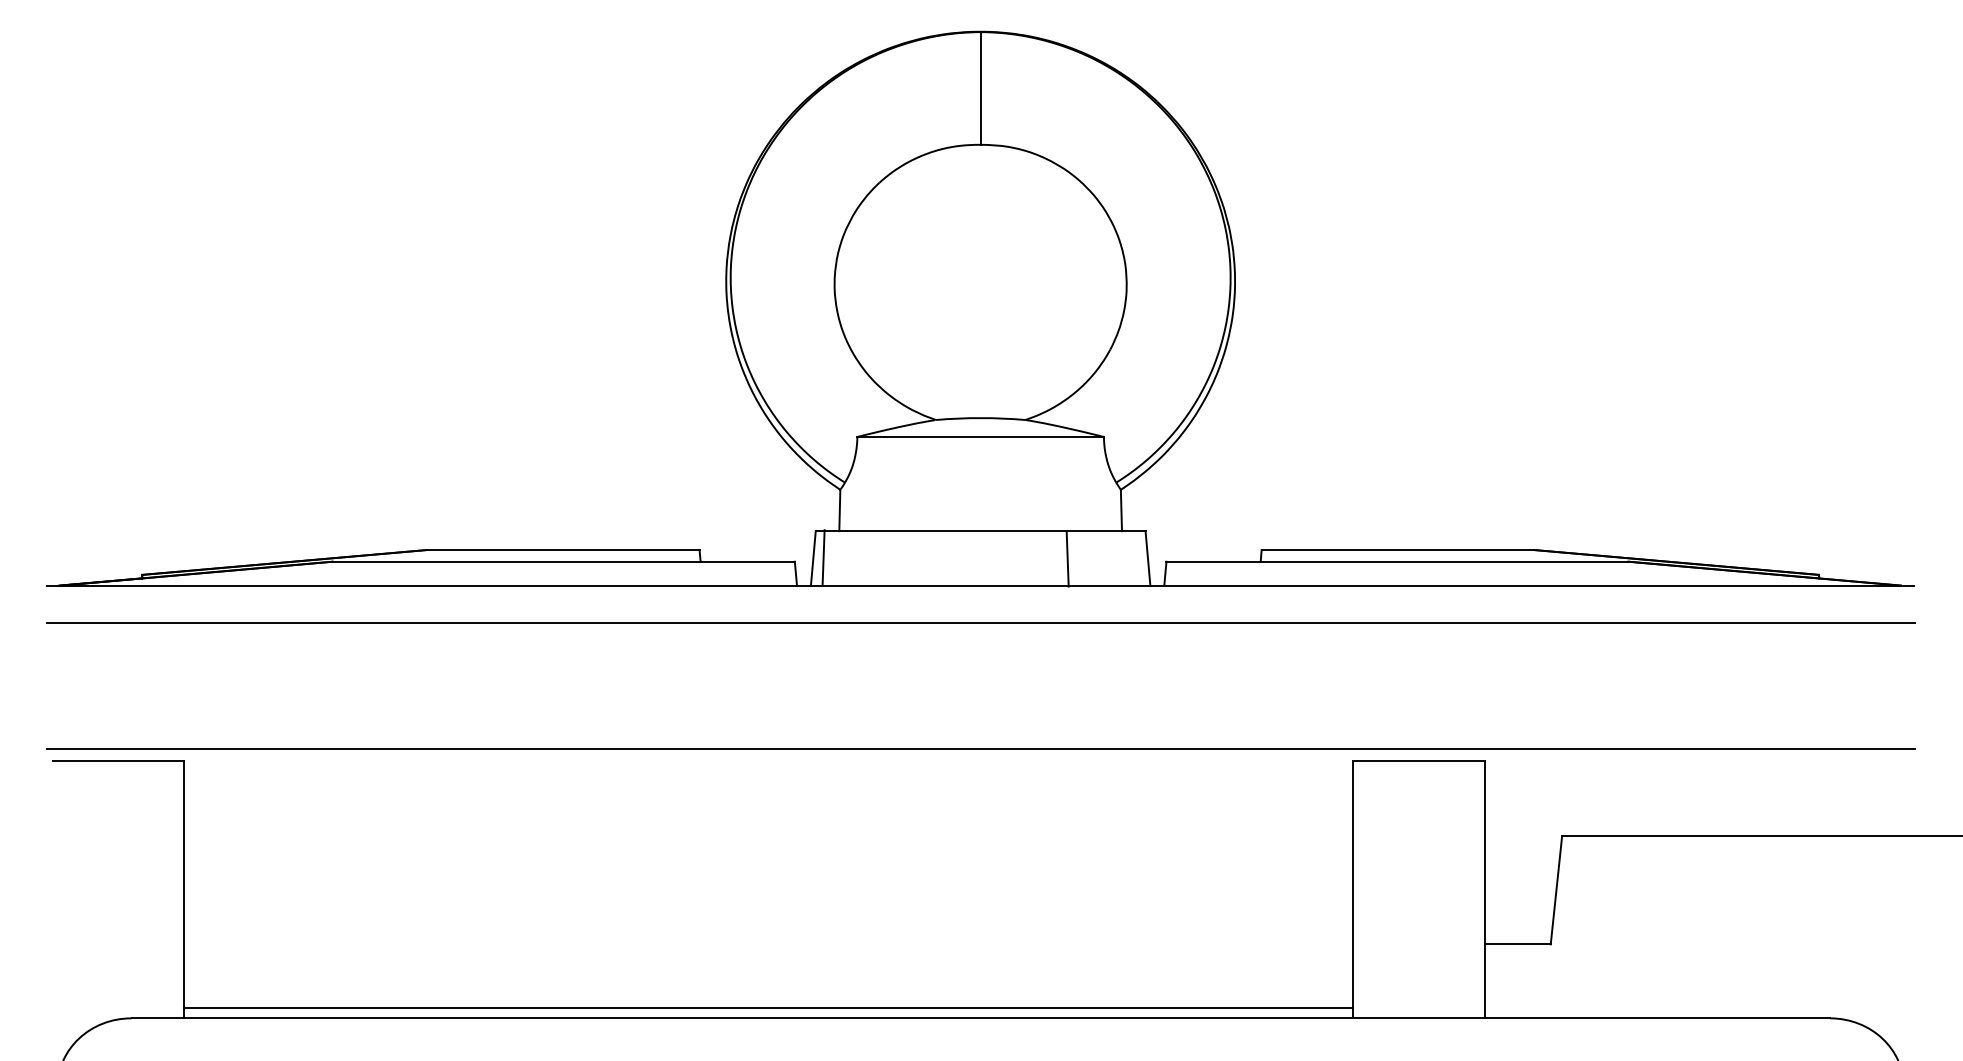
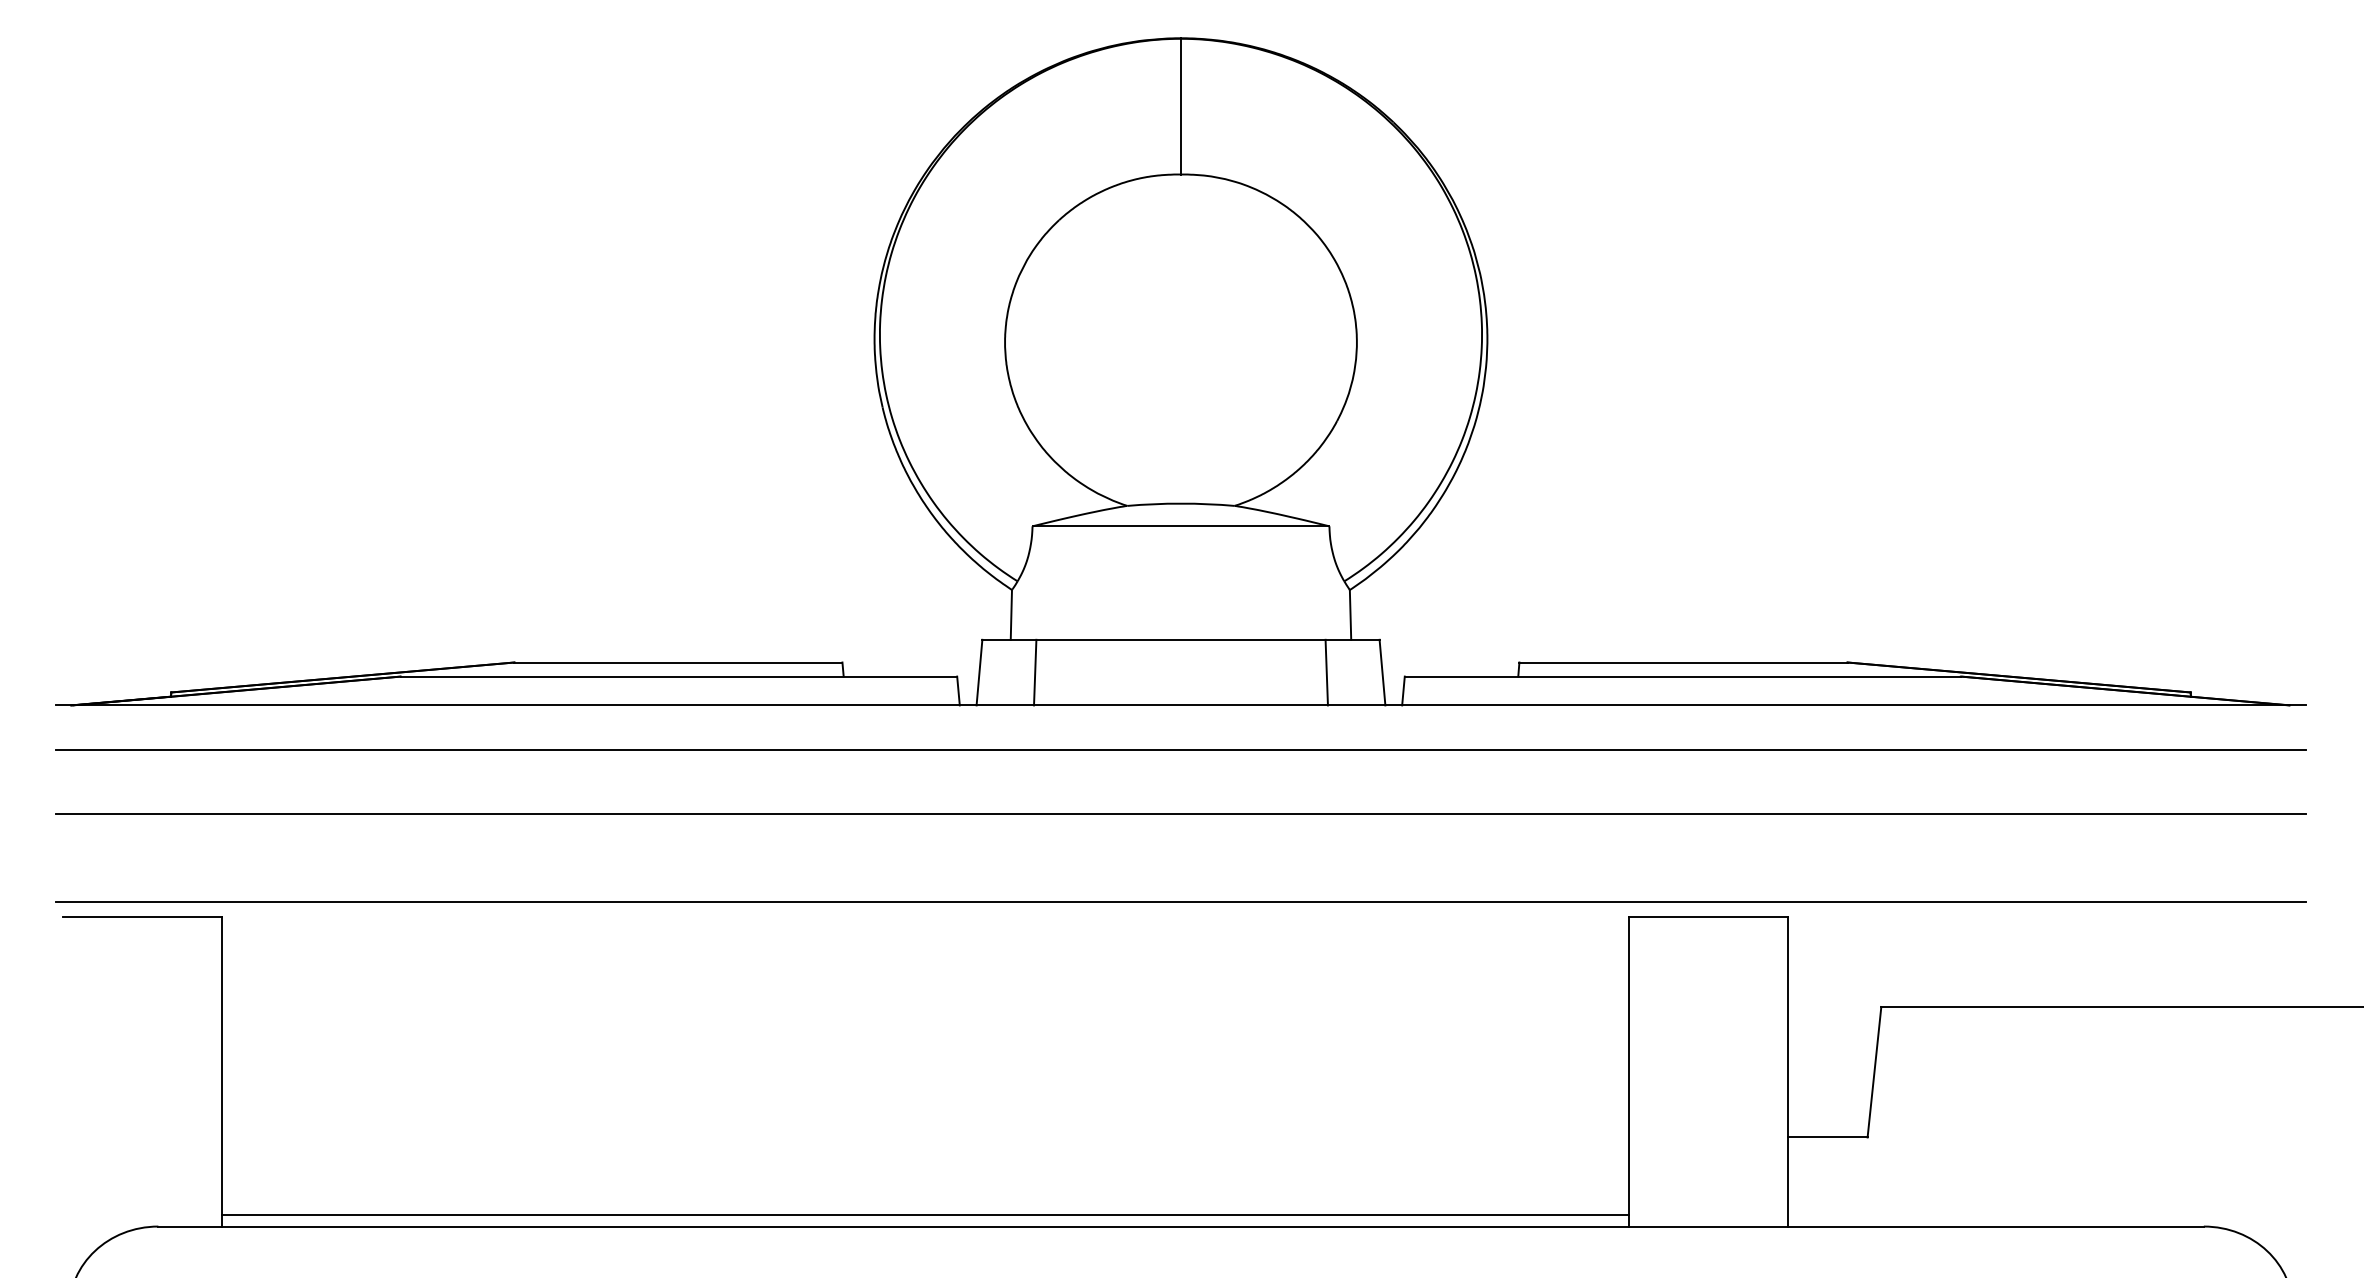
line: (823, 557) -> (1035, 672), moved
line: (1067, 559) -> (1326, 672), moved
line: (980, 675) -> (1180, 813), added

